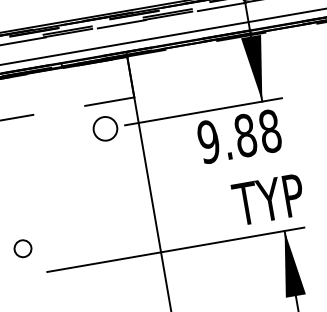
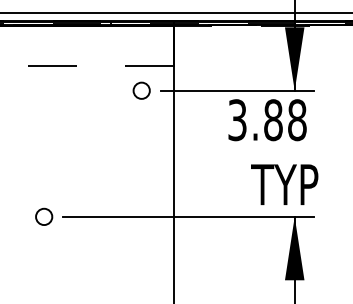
circle: (105, 128) -> (141, 90), size x0.71
text: (208, 142) -> (237, 120), 9.88 -> 3.88
circle: (23, 248) -> (44, 216), moved

